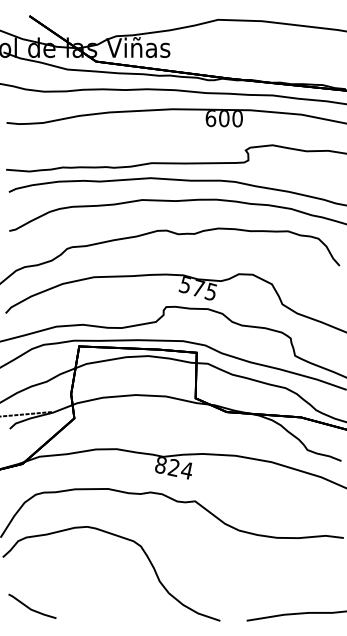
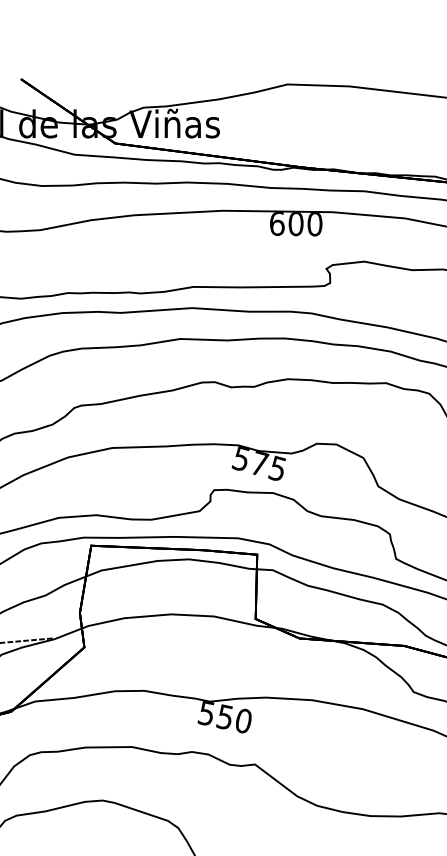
text: (173, 467) -> (224, 716), 824 -> 550

